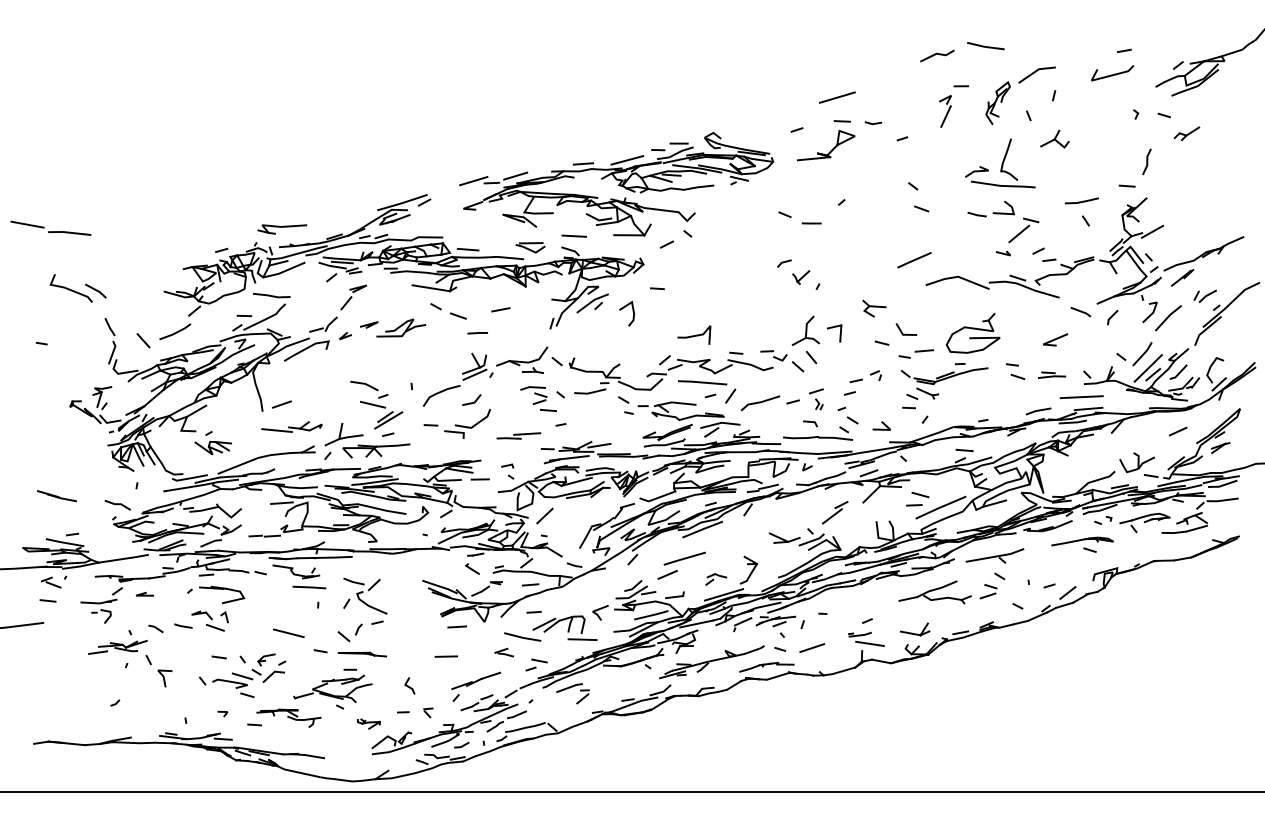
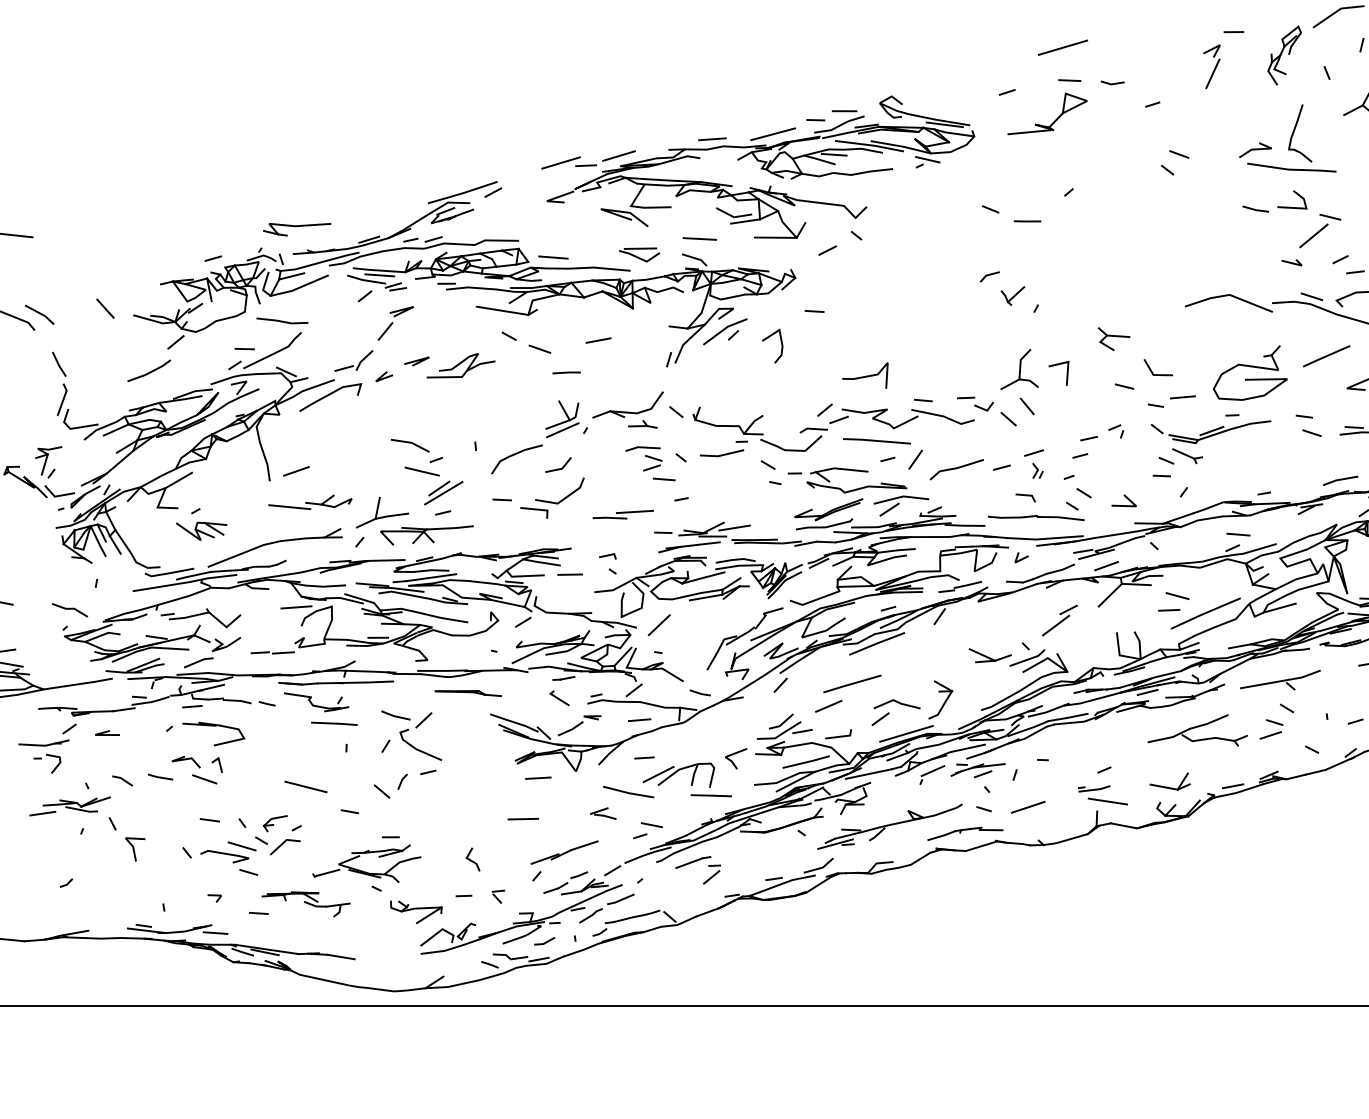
line: (921, 208) -> (1179, 153), moved
line: (914, 260) -> (1326, 356), moved
line: (143, 340) -> (105, 308), moved
part: (716, 579) -> (896, 712), size x1.67
part: (362, 654) -> (468, 693), moved
part: (368, 723) -> (415, 911), size x1.67

